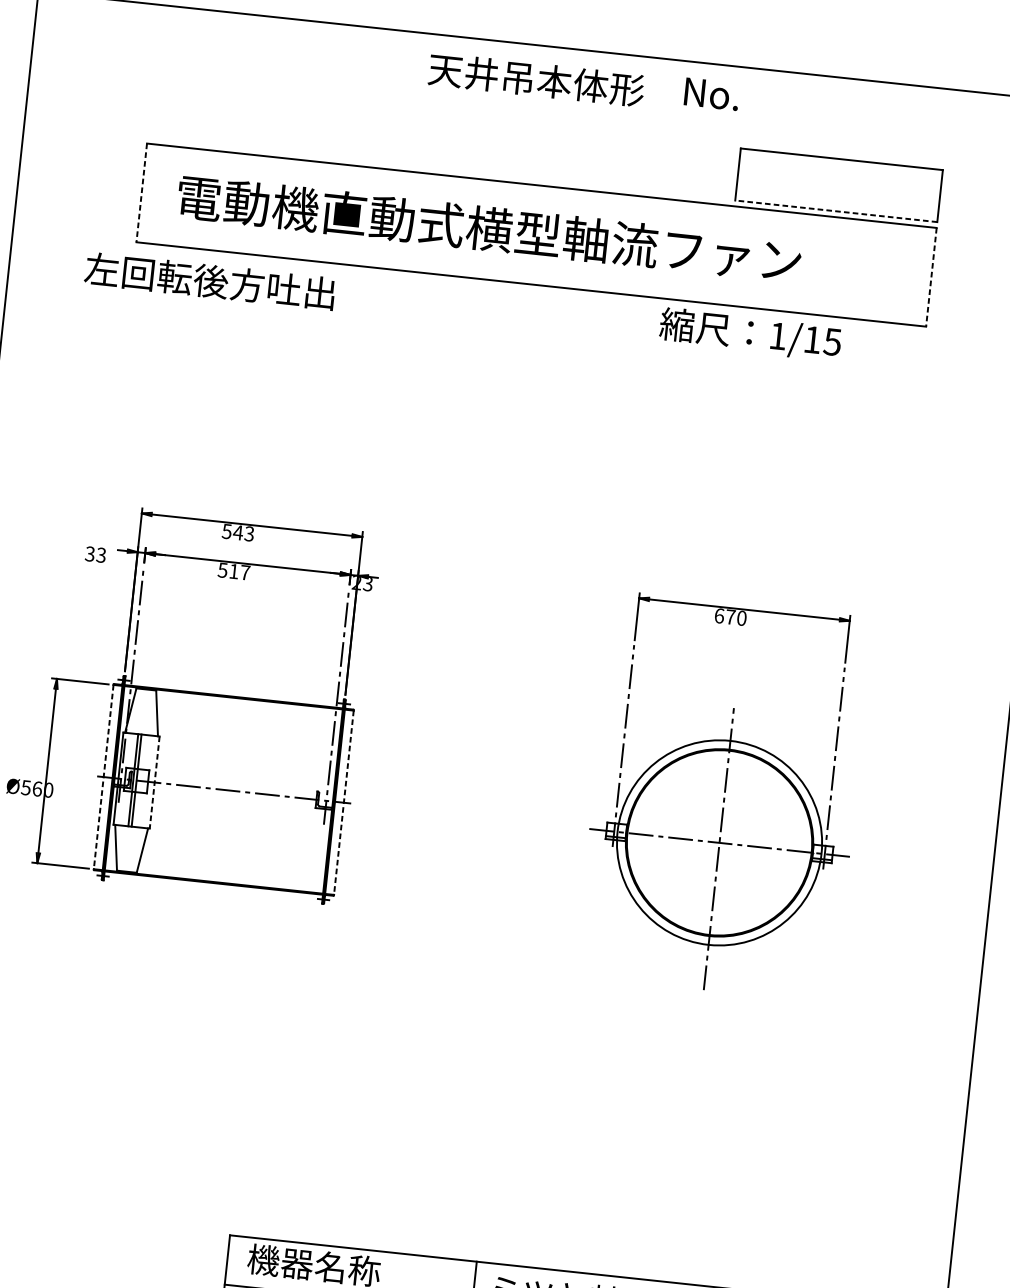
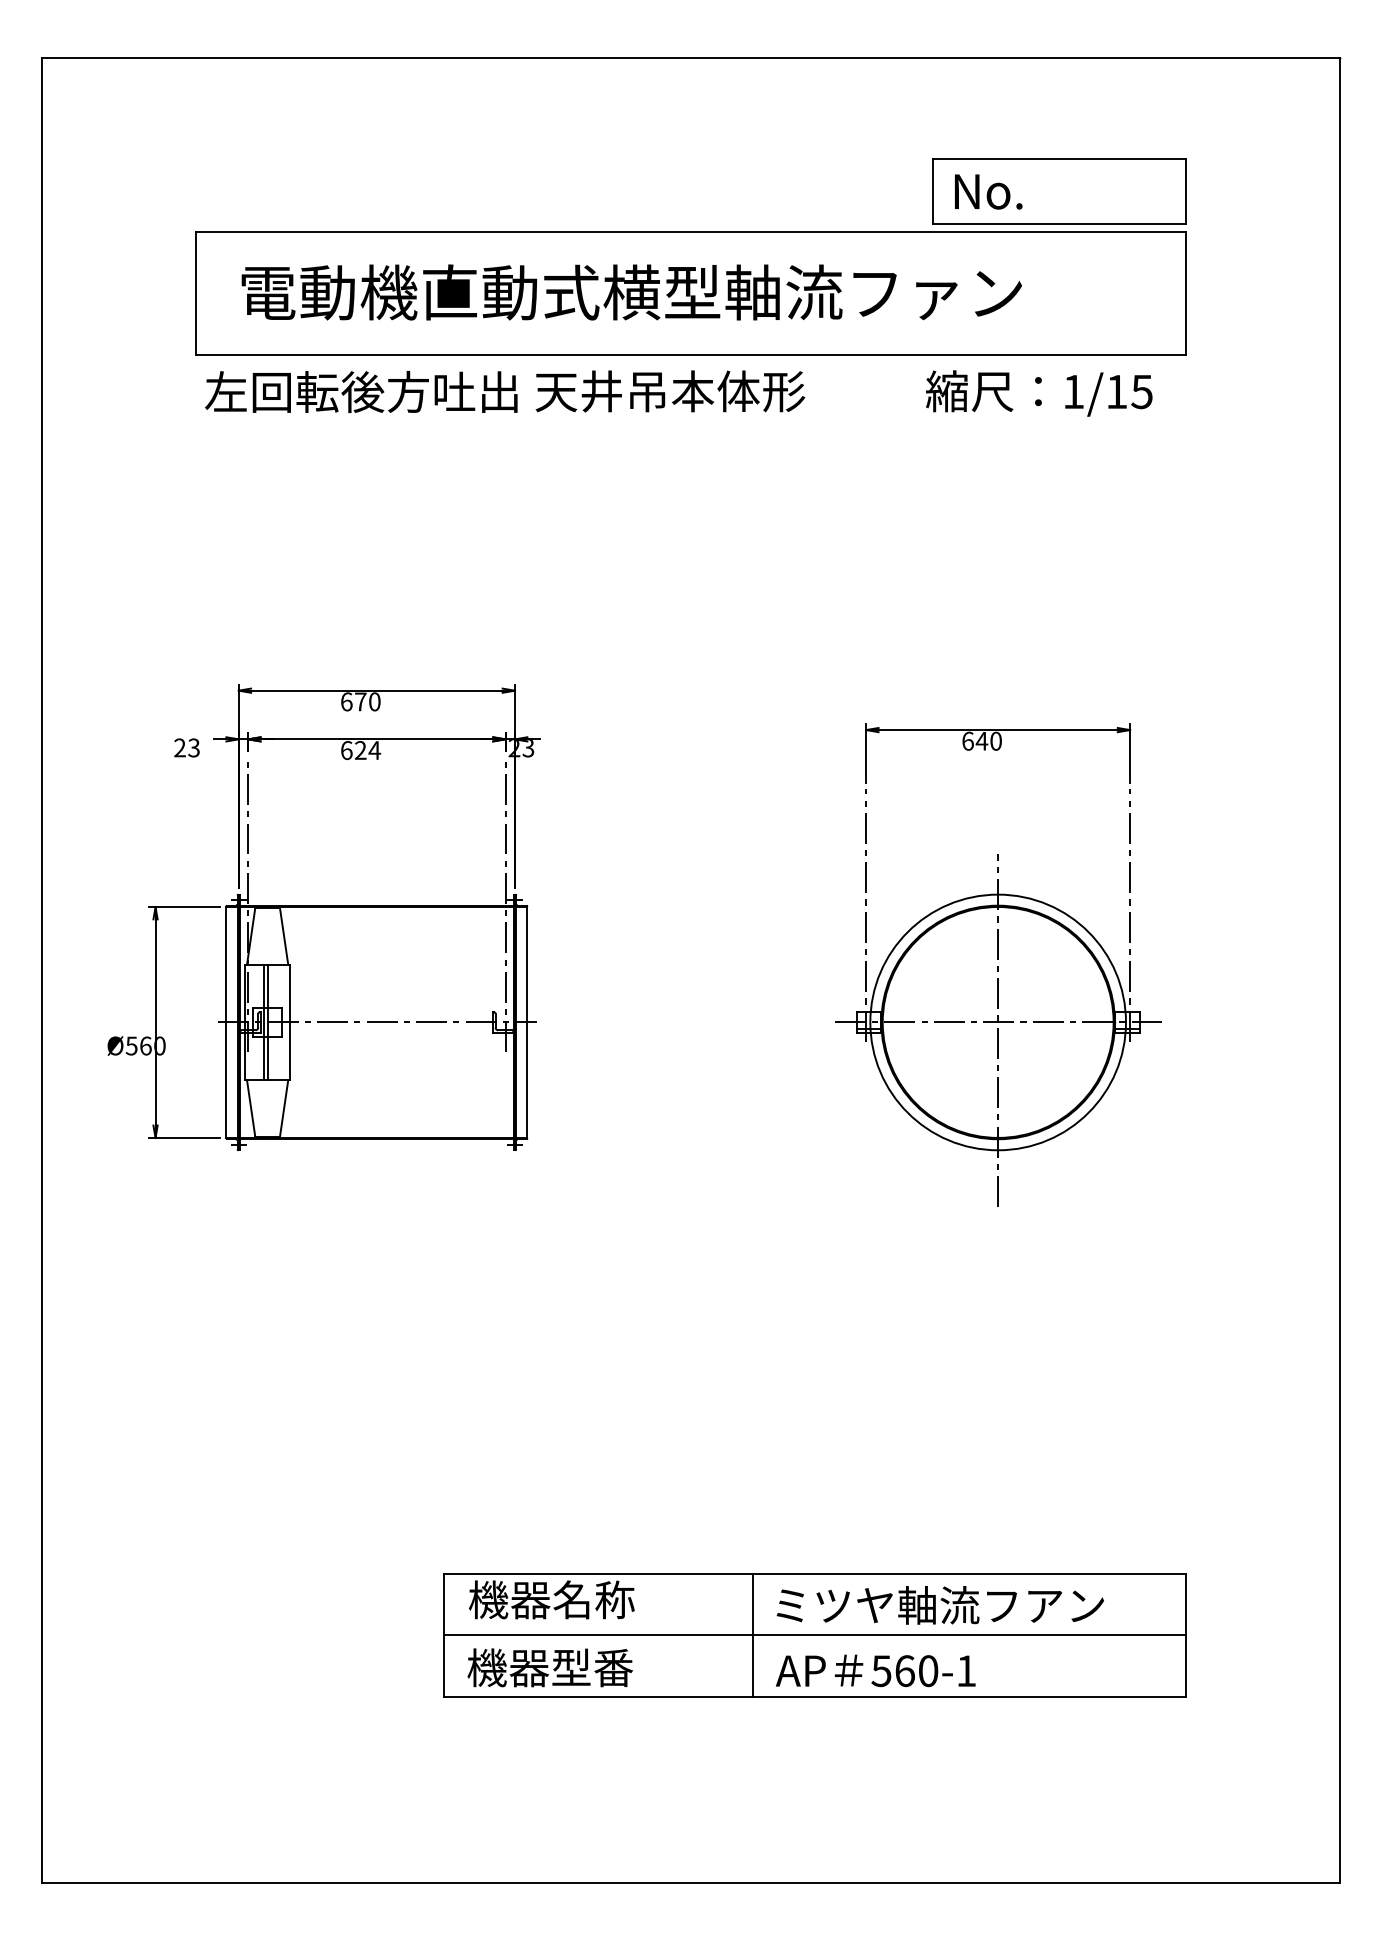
text: (536, 80) -> (670, 391), moved
text: (711, 93) -> (988, 191), moved
line: (142, 192) -> (196, 293), dashed -> solid
line: (836, 211) -> (1059, 224), dashed -> solid
line: (931, 277) -> (1185, 293), dashed -> solid
text: (210, 280) -> (361, 391), moved
text: (750, 334) -> (1039, 393), moved
text: (238, 532) -> (360, 701), 543 -> 670
text: (89, 554) -> (179, 748), 33 -> 23
text: (233, 571) -> (360, 750), 517 -> 624
text: (730, 617) -> (981, 741), 670 -> 640
line: (103, 777) -> (226, 1022), dashed -> solid
line: (154, 782) -> (290, 1022), dashed -> solid
line: (343, 802) -> (527, 1022), dashed -> solid

